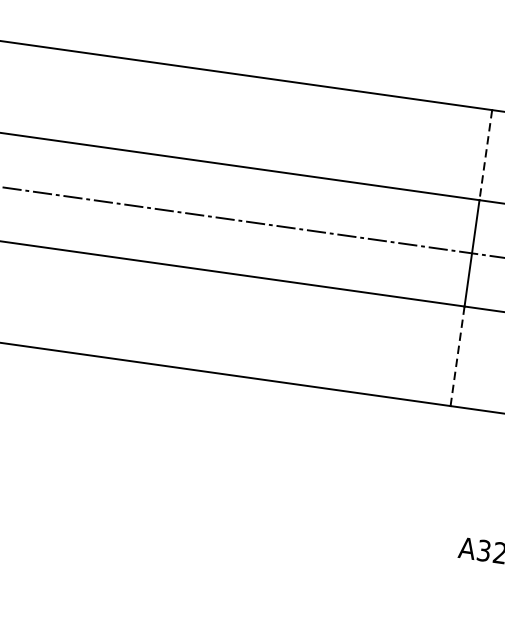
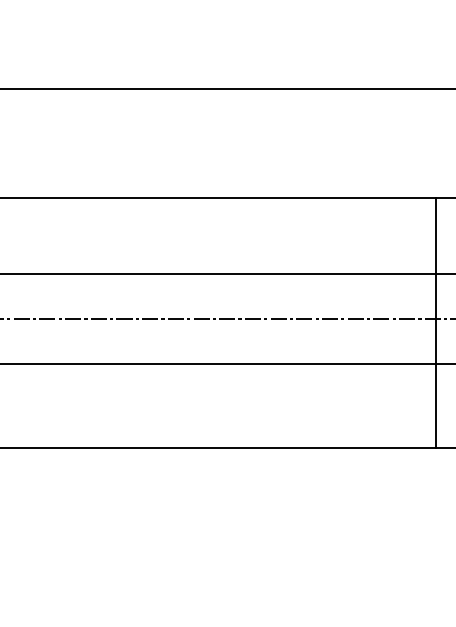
line: (485, 155) -> (435, 236), dashed -> solid
line: (457, 356) -> (435, 405), dashed -> solid

